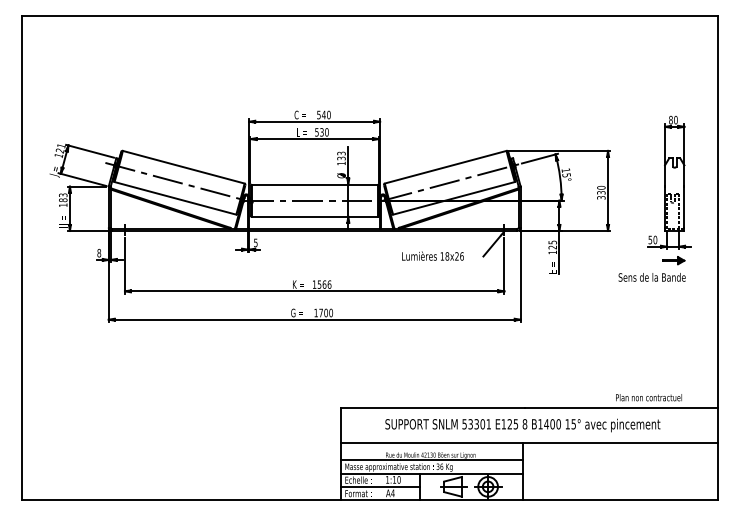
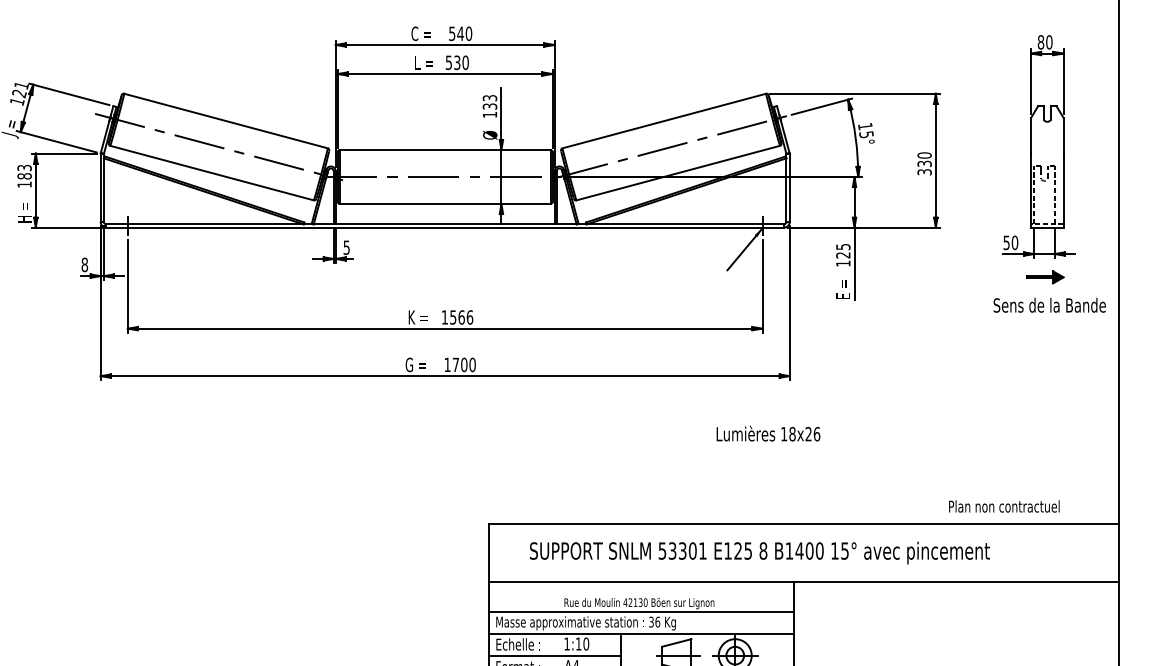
text: (432, 255) -> (767, 432), moved
text: (651, 277) -> (1048, 305), moved
text: (522, 425) -> (759, 553), moved

